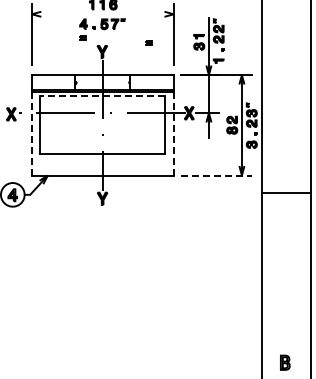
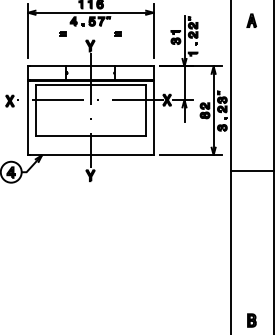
line: (102, 14) -> (90, 12), added
part: (284, 23) -> (251, 20), added
part: (82, 37) -> (62, 33), moved
part: (148, 42) -> (117, 33), moved
line: (102, 96) -> (90, 85), dashed -> solid
line: (31, 133) -> (27, 118), dashed -> solid
line: (173, 133) -> (153, 118), dashed -> solid
line: (217, 175) -> (192, 155), dashed -> solid

